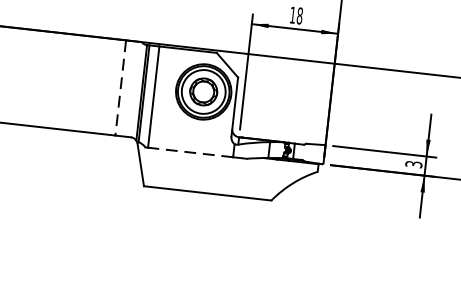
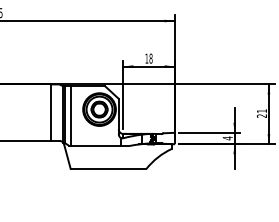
line: (120, 89) -> (50, 113), dashed -> solid
line: (189, 153) -> (95, 146), dashed -> solid
text: (413, 164) -> (227, 138), 3 -> 4

